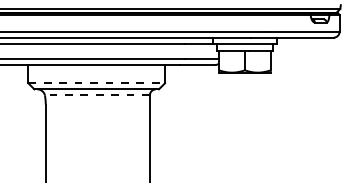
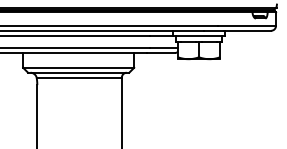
line: (97, 83) -> (79, 68), dashed -> solid
line: (96, 95) -> (78, 77), dashed -> solid

